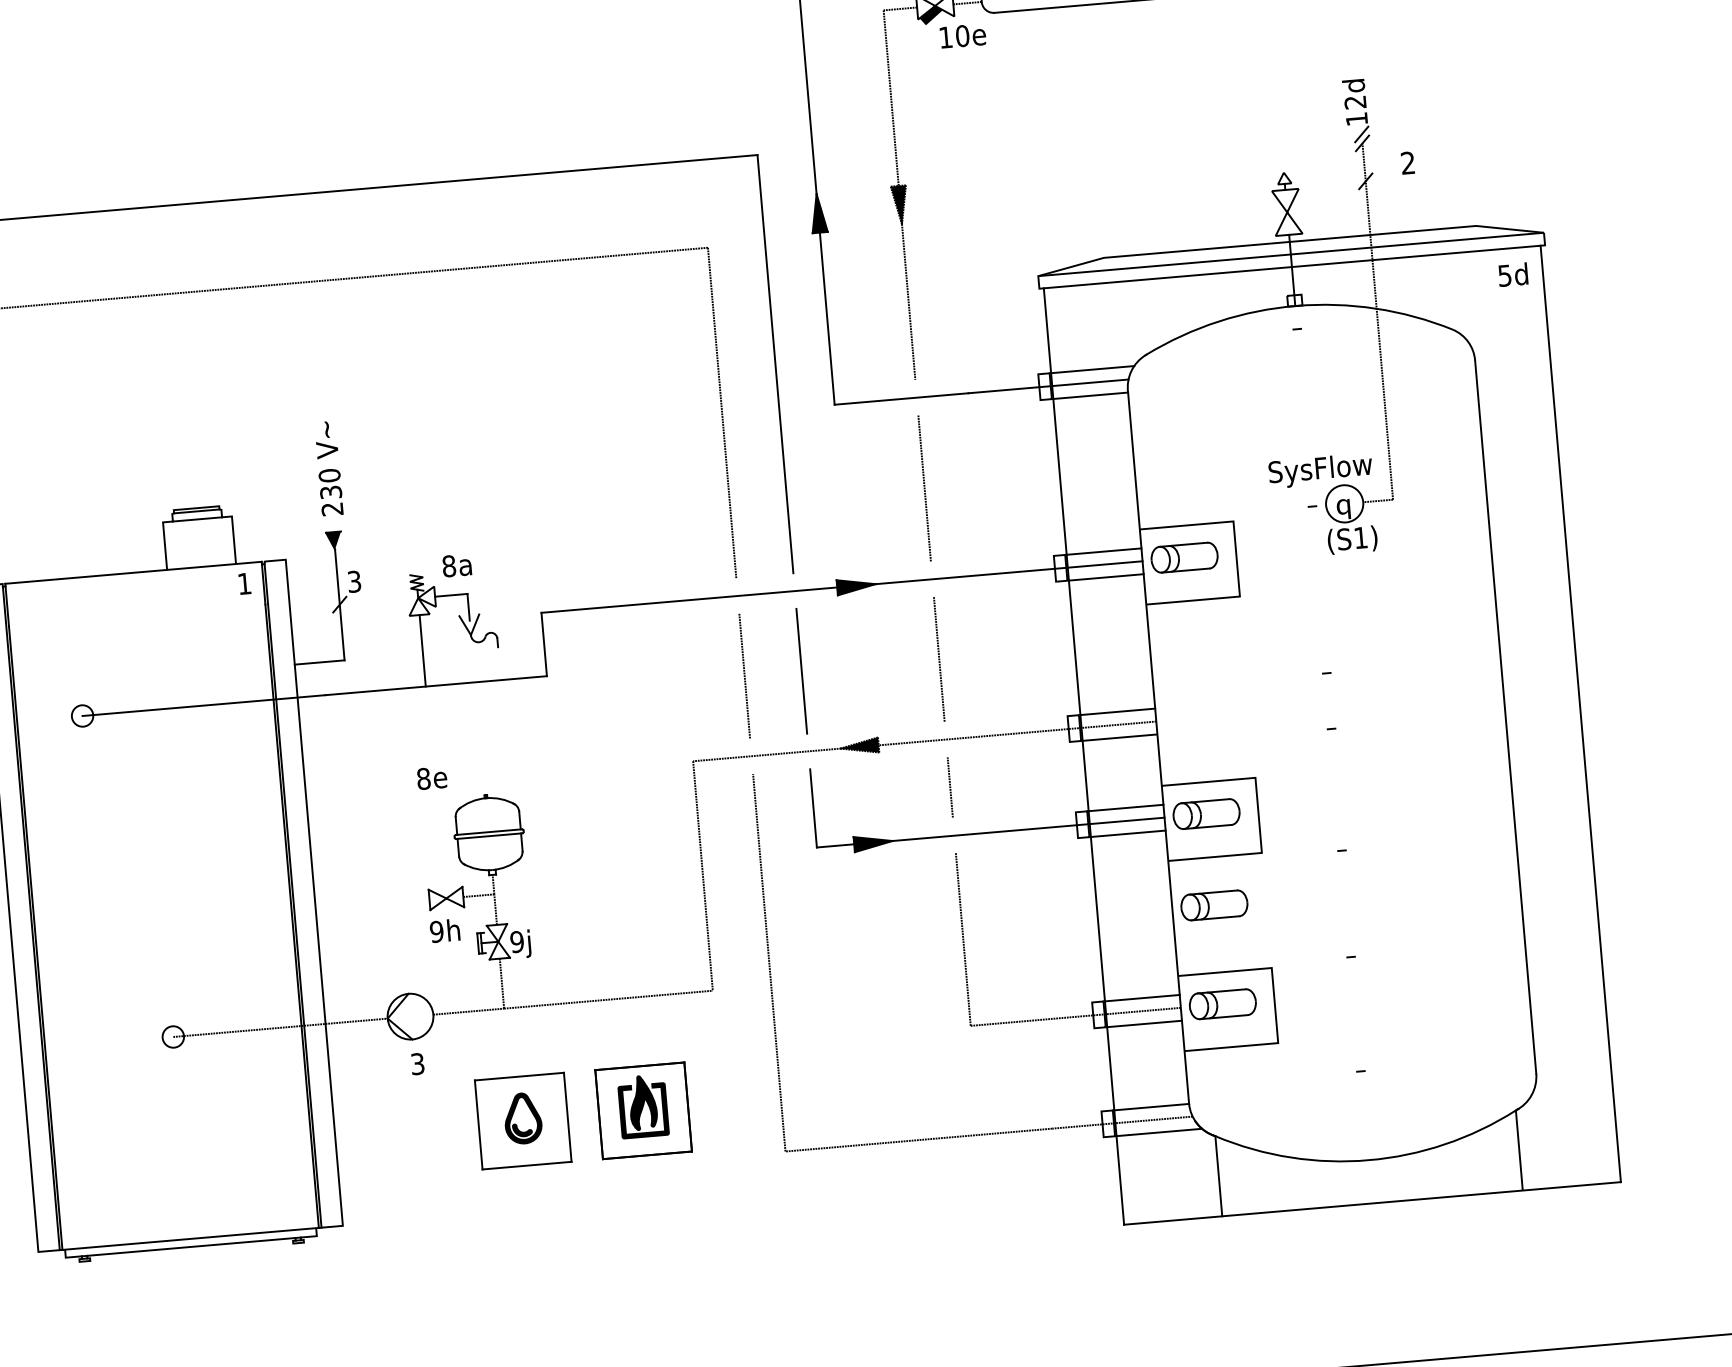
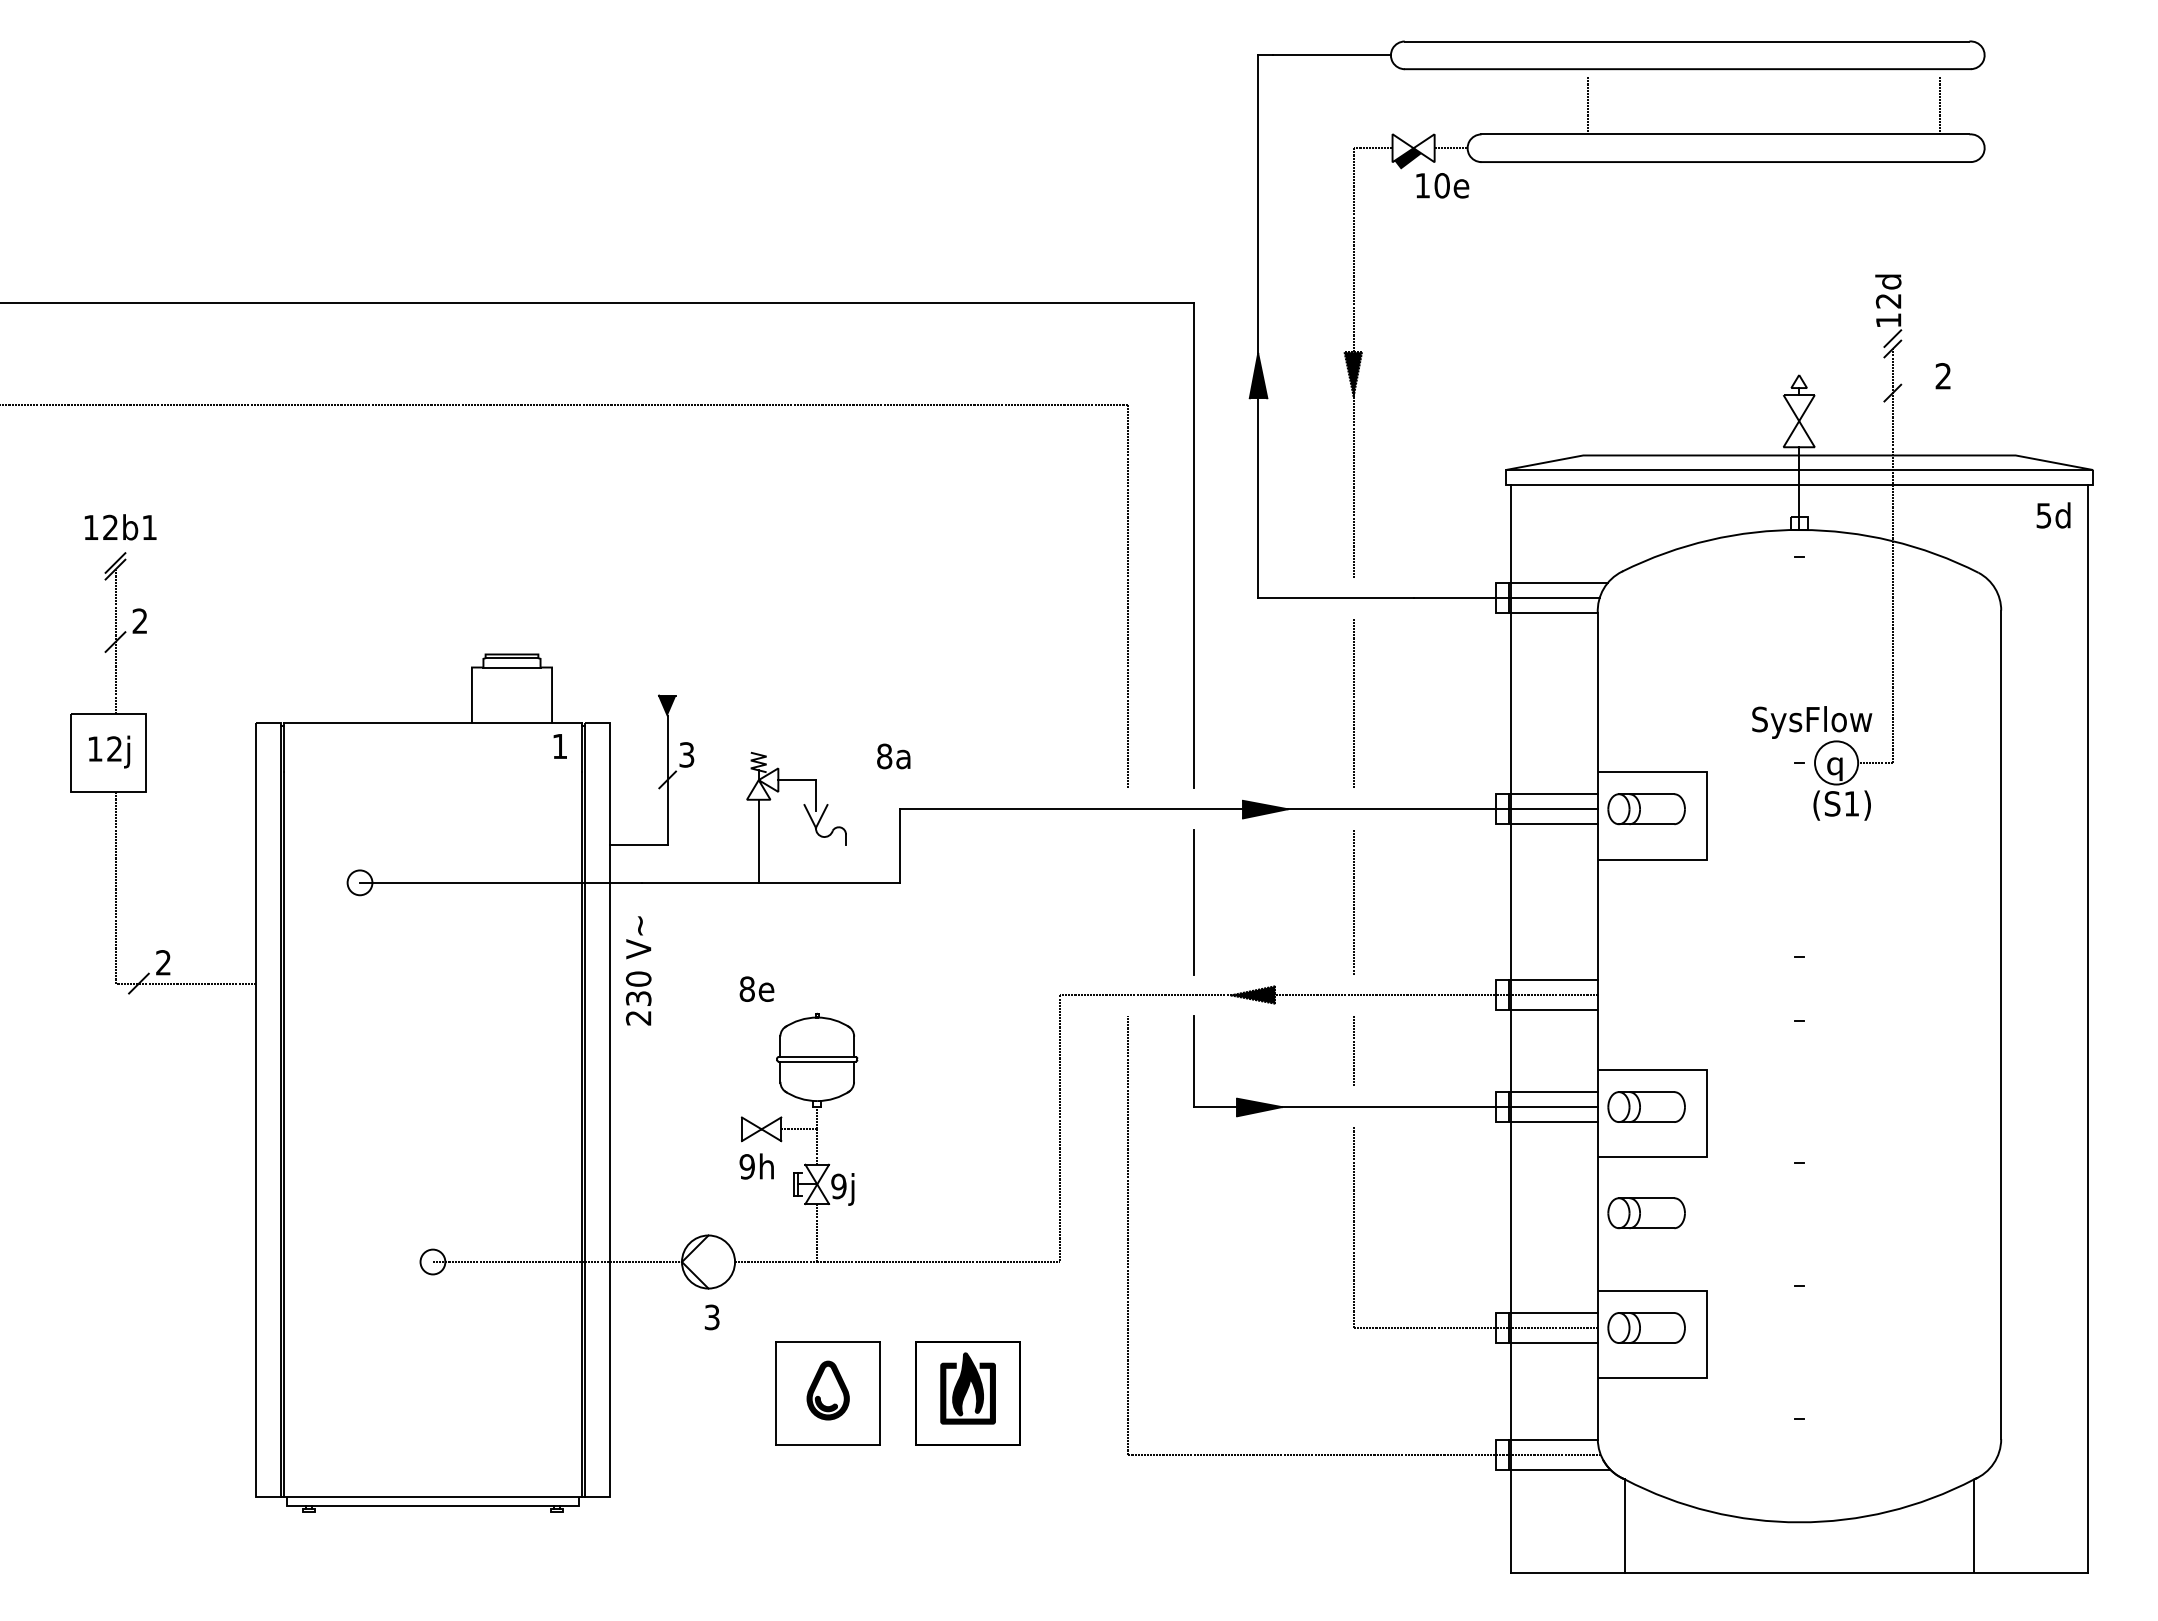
text: (328, 468) -> (638, 970), moved
text: (456, 565) -> (893, 756), moved
line: (744, 675) -> (1127, 901), removed

